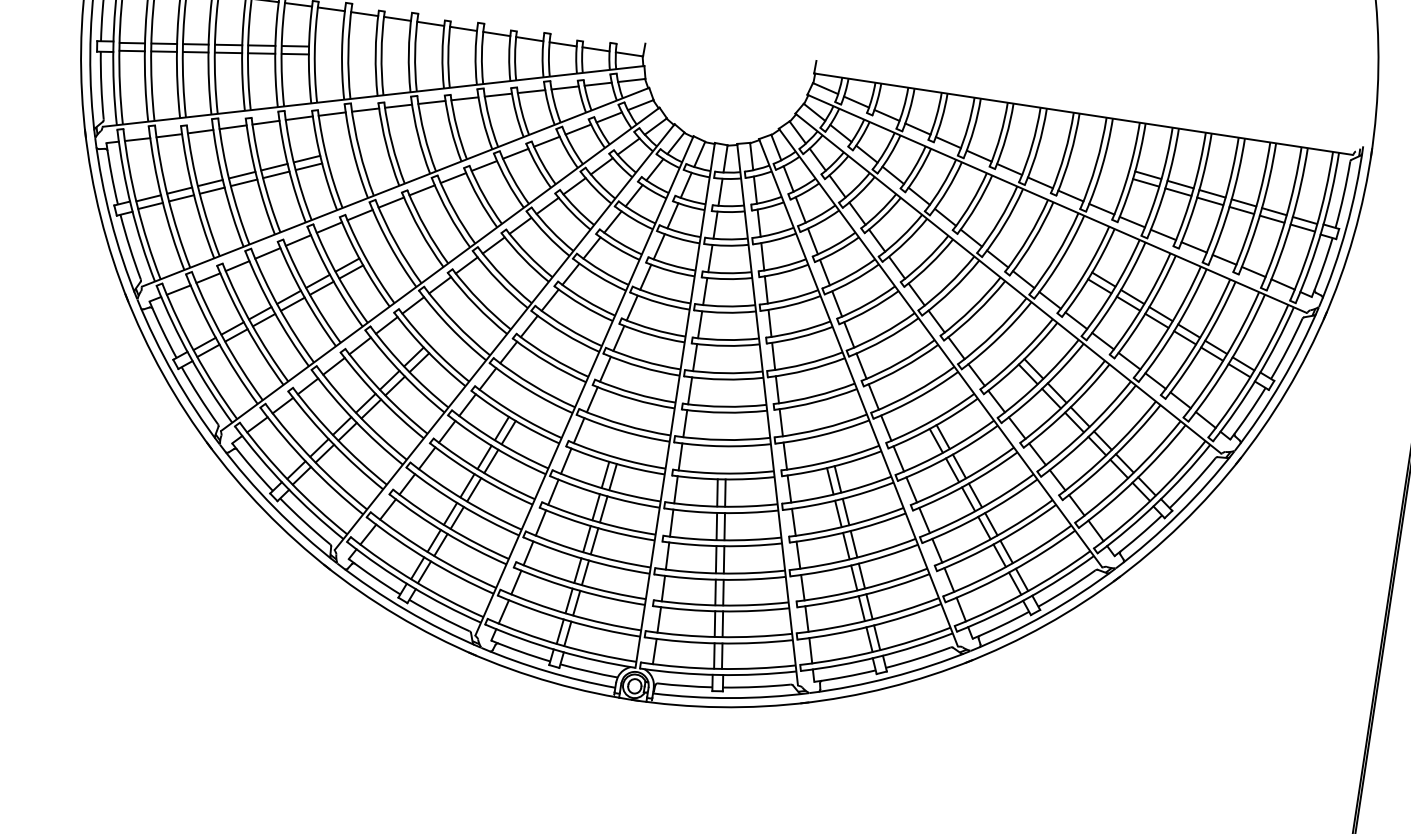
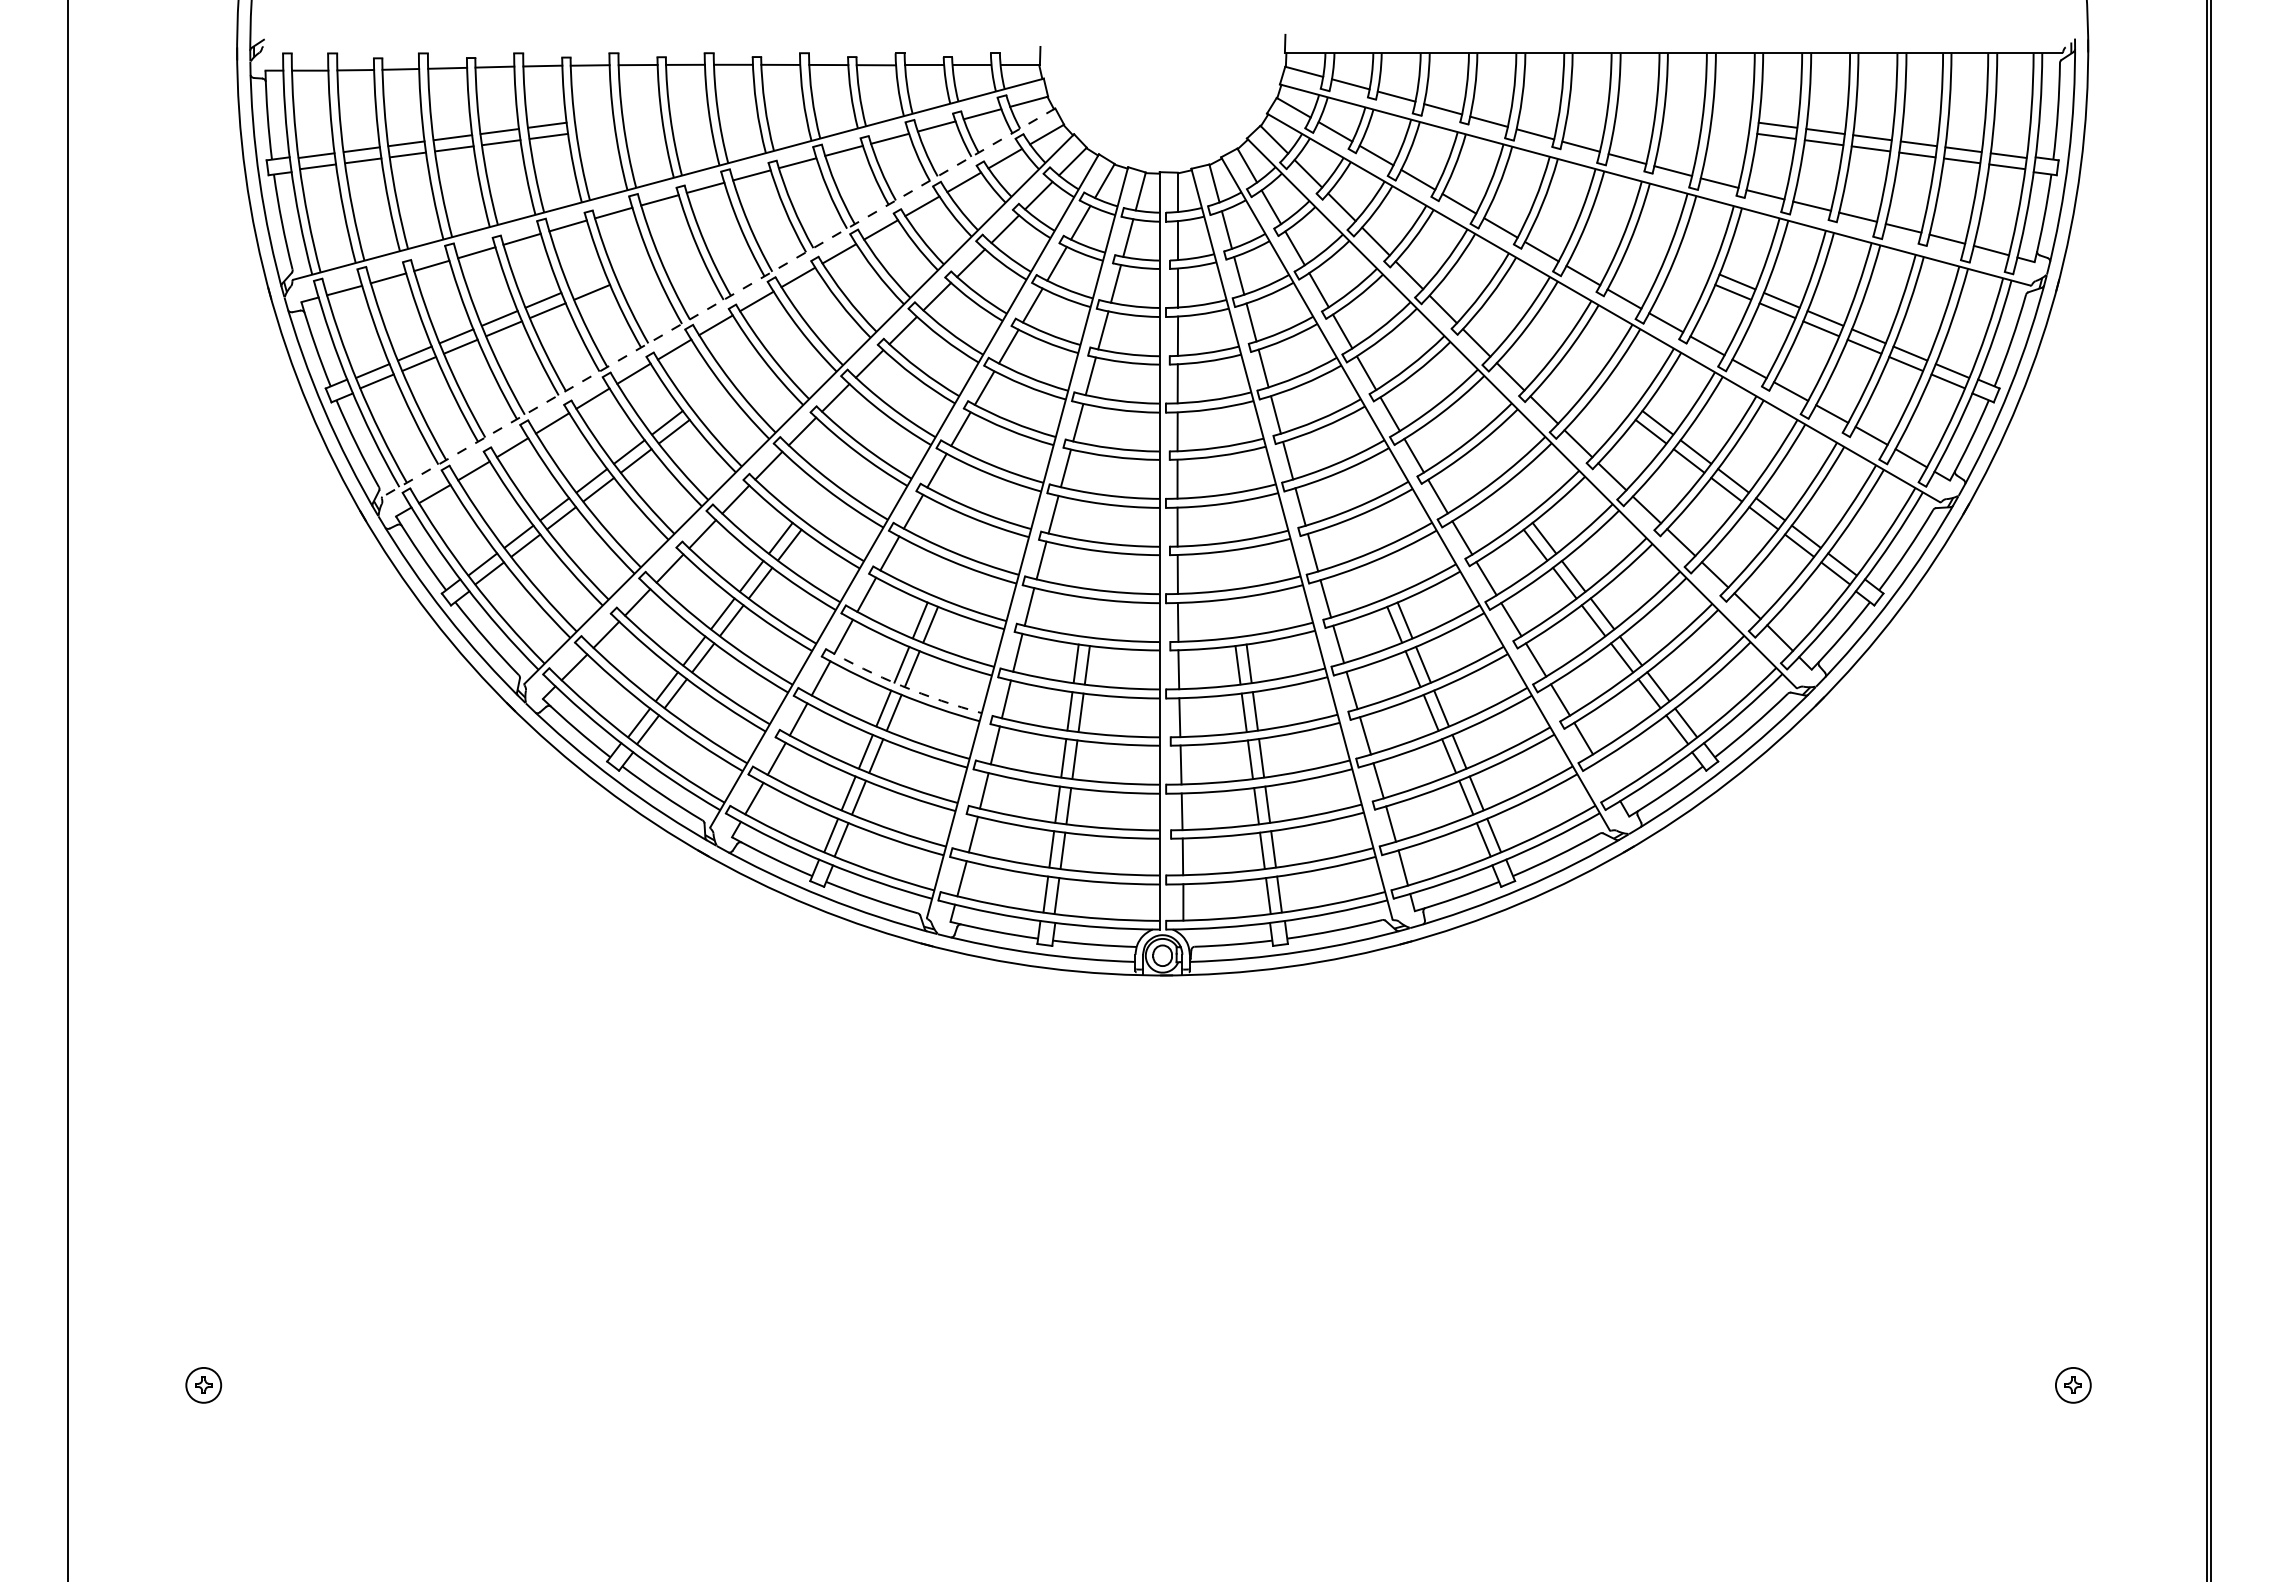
line: (306, 158) -> (587, 281), removed
line: (395, 187) -> (718, 302), solid -> dashed
arc: (482, 471) -> (901, 685), solid -> dashed
line: (961, 609) -> (1606, 777), removed

